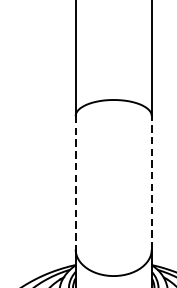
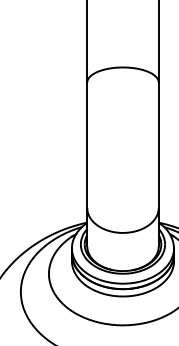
line: (75, 183) -> (87, 145), dashed -> solid
line: (151, 183) -> (158, 145), dashed -> solid

